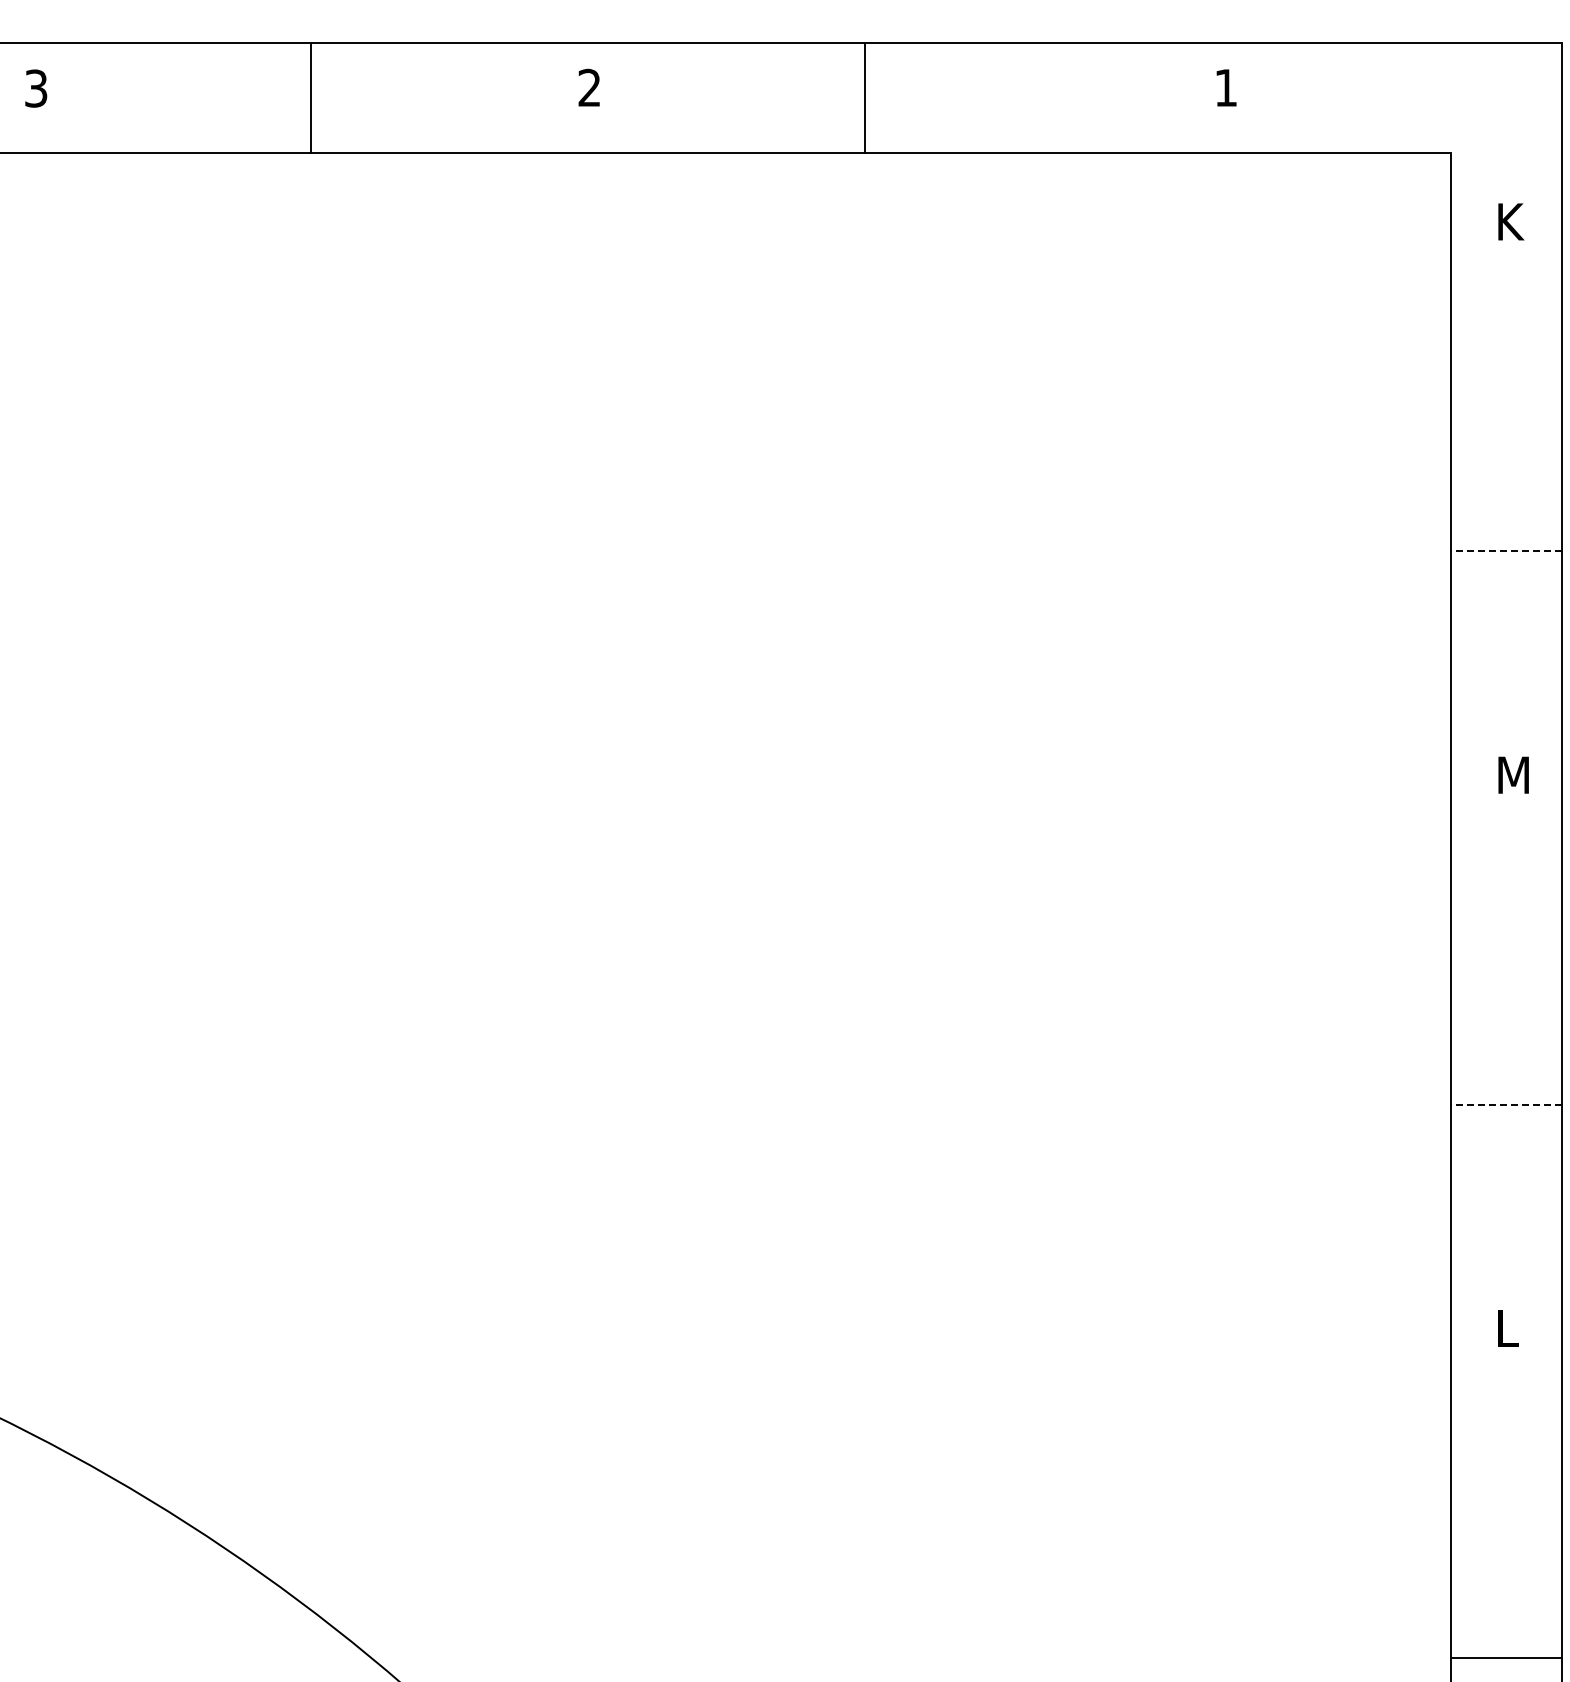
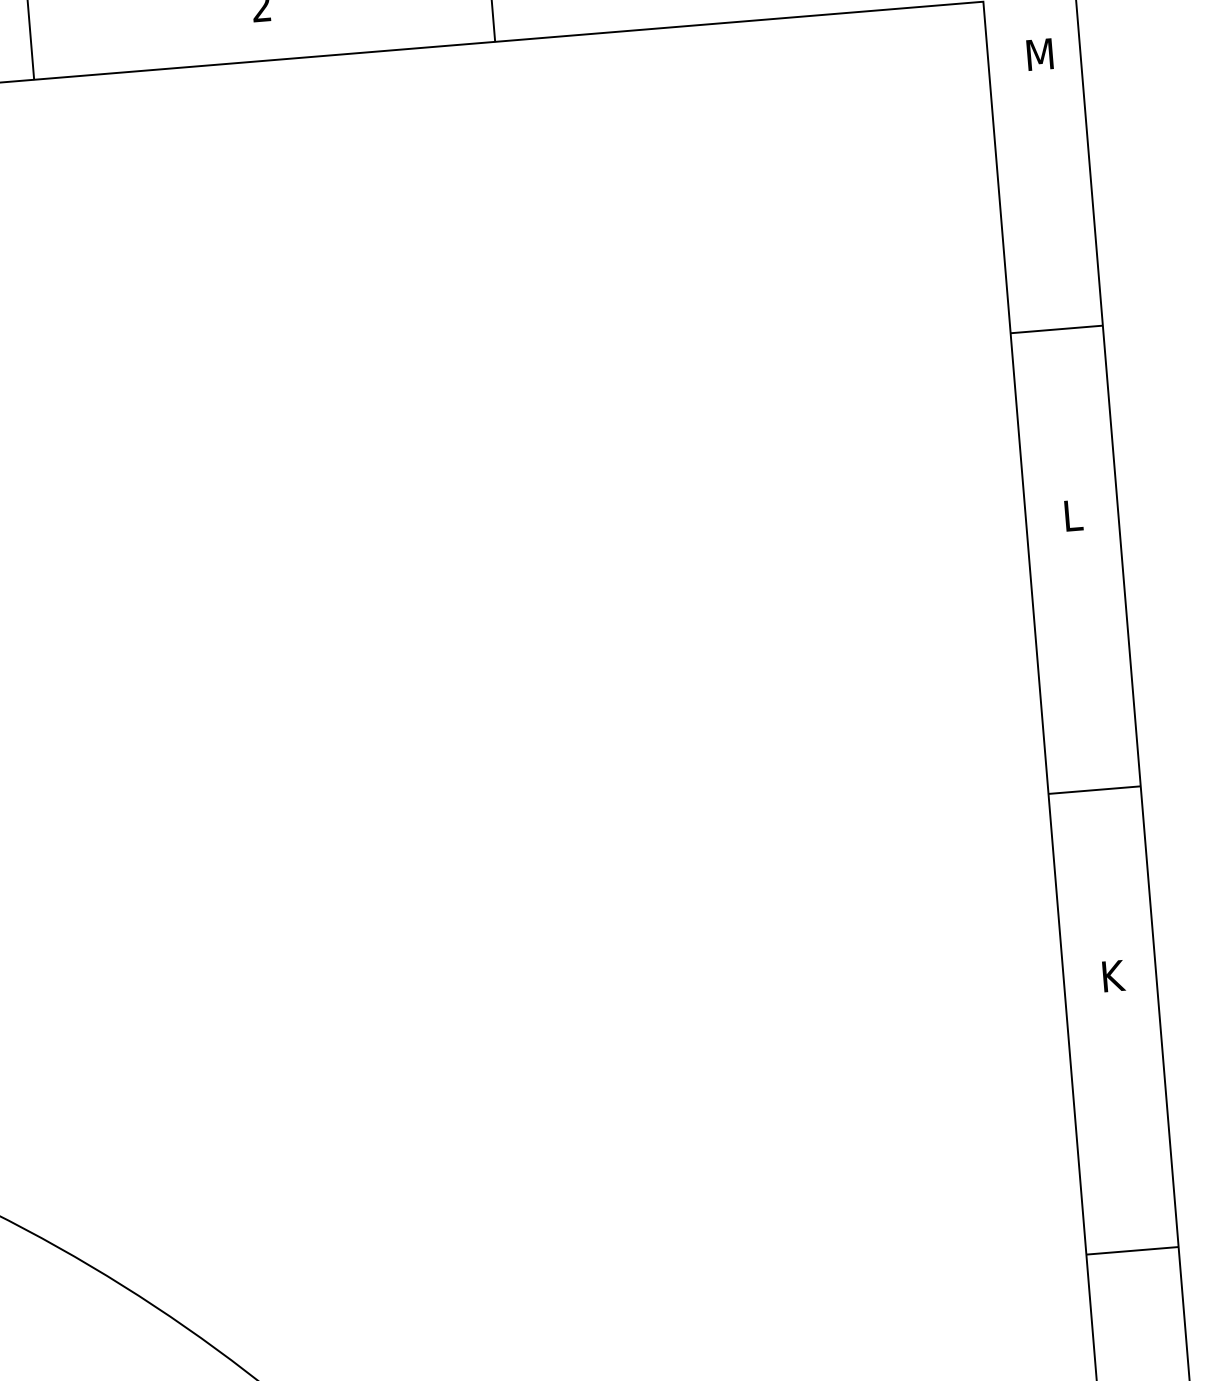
text: (1515, 221) -> (1041, 54), K -> M
line: (1506, 551) -> (1056, 329), dashed -> solid
text: (1513, 774) -> (1077, 514), M -> L
line: (1506, 1104) -> (1094, 789), dashed -> solid
text: (1511, 1328) -> (1114, 976), L -> K

